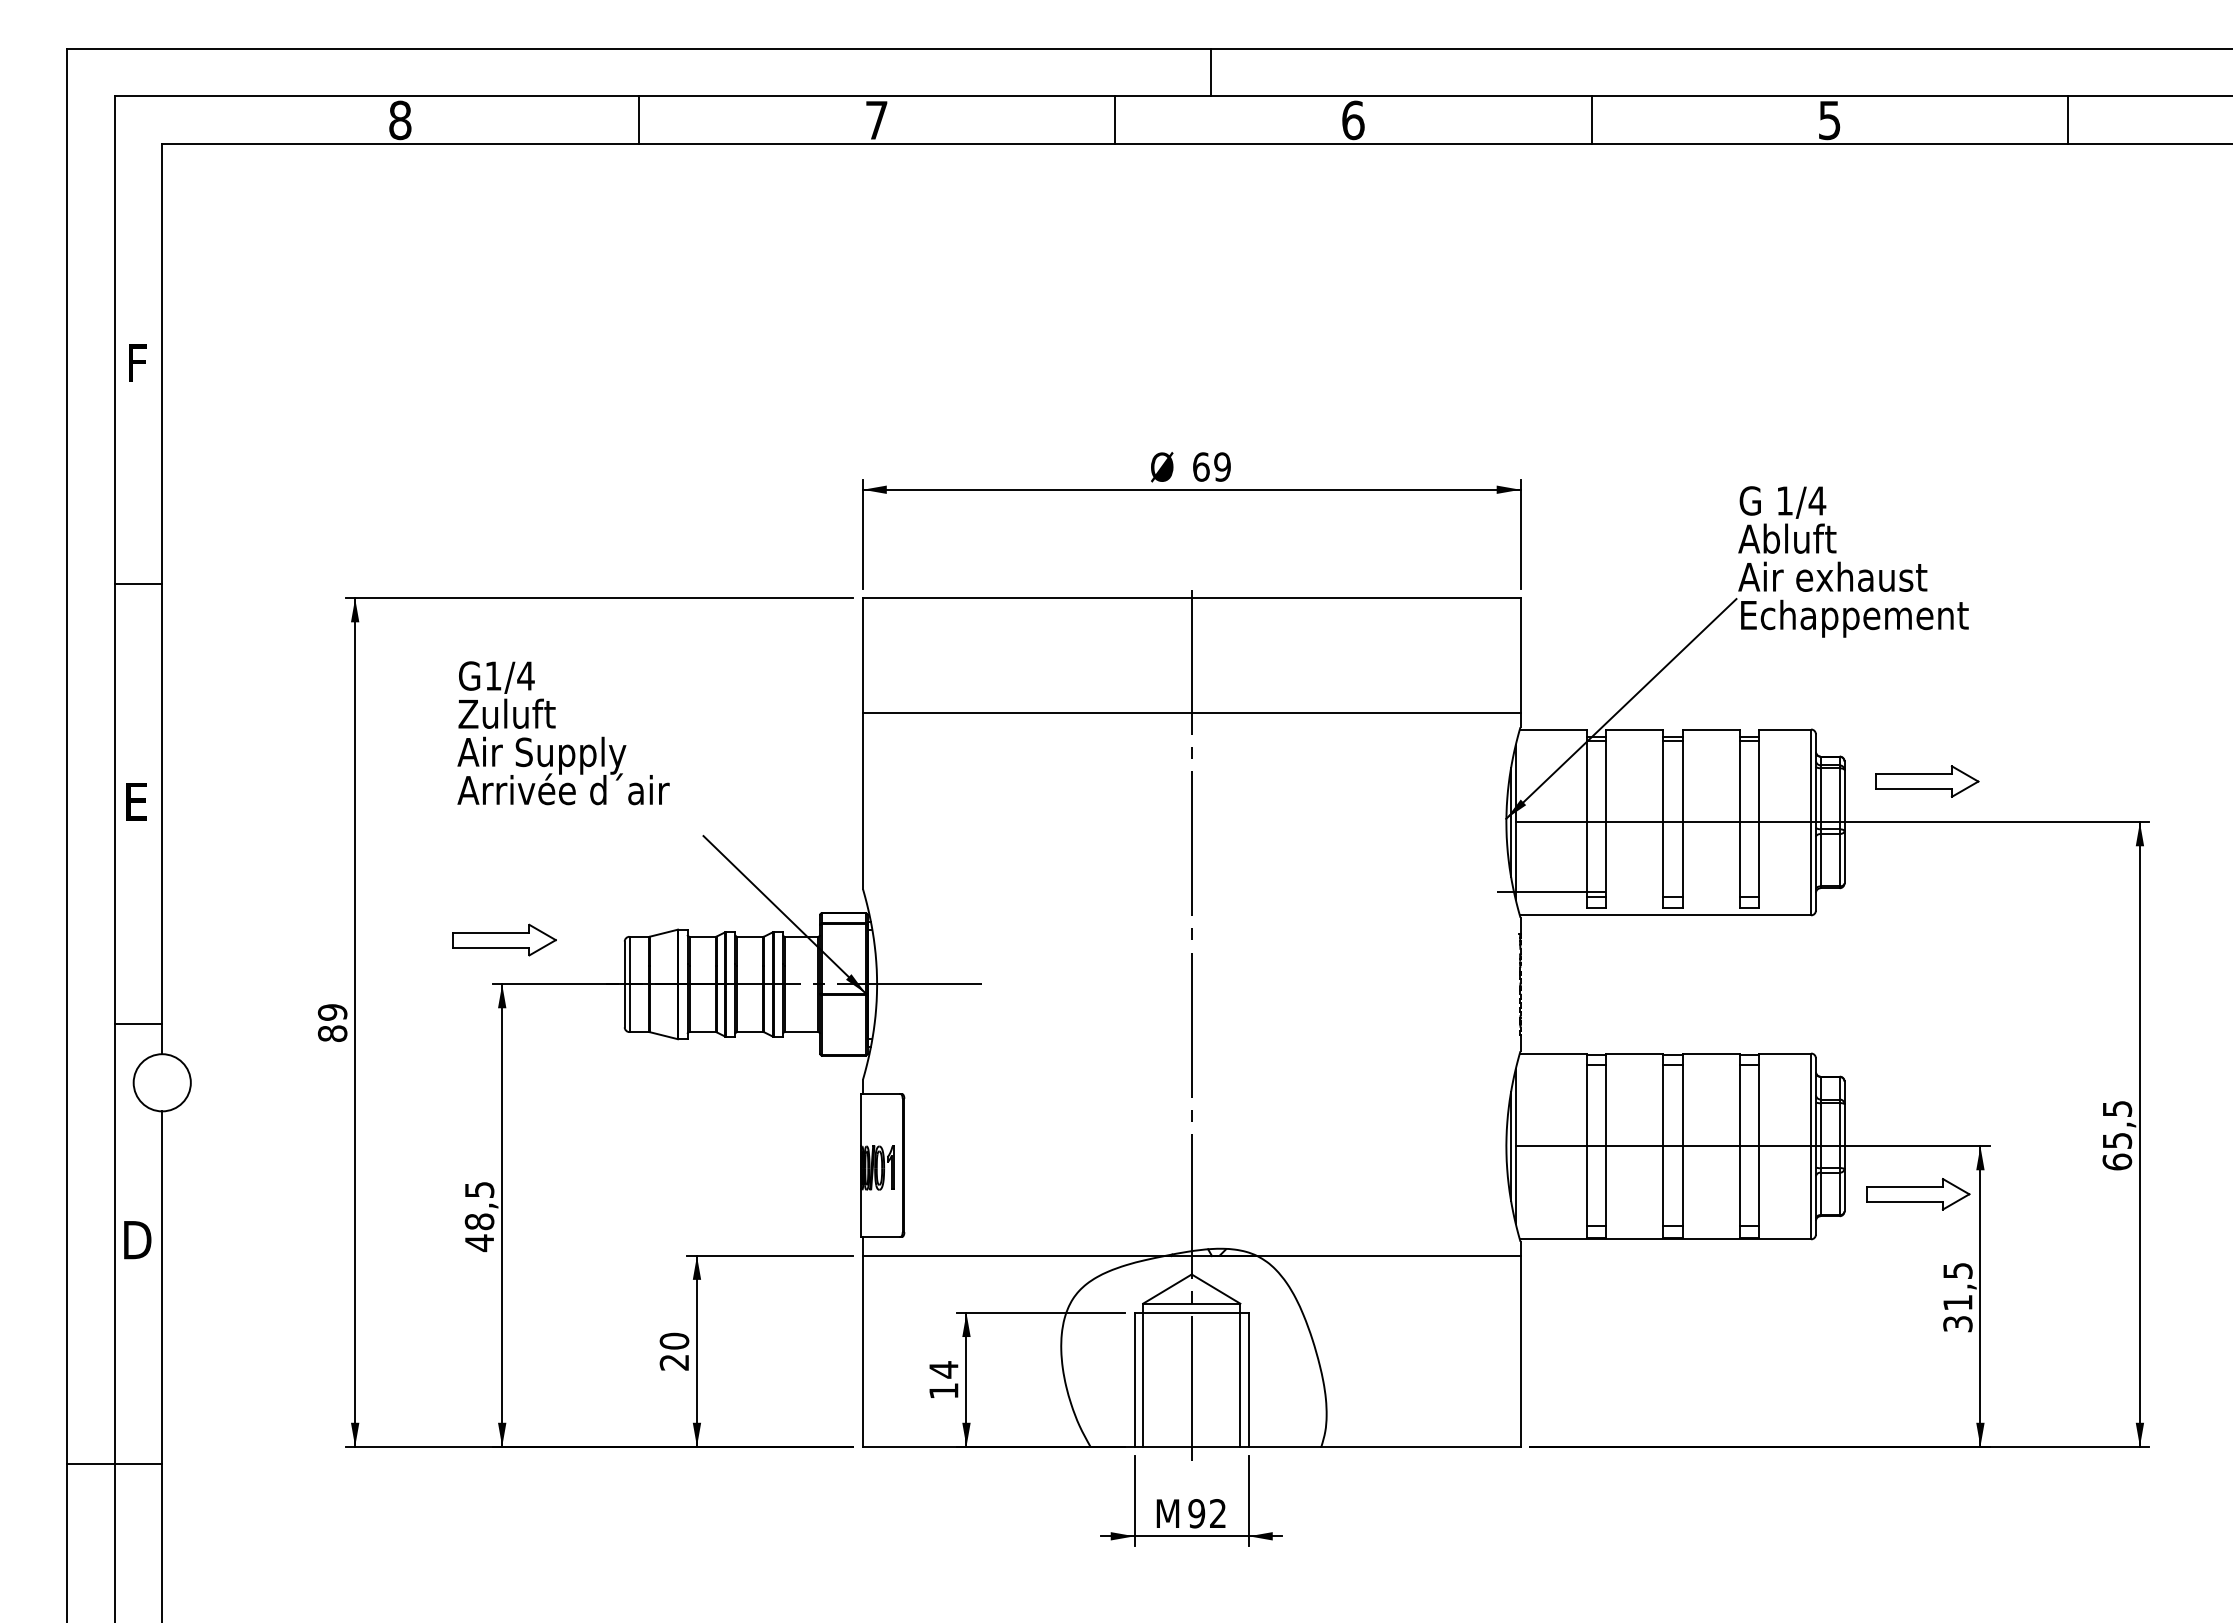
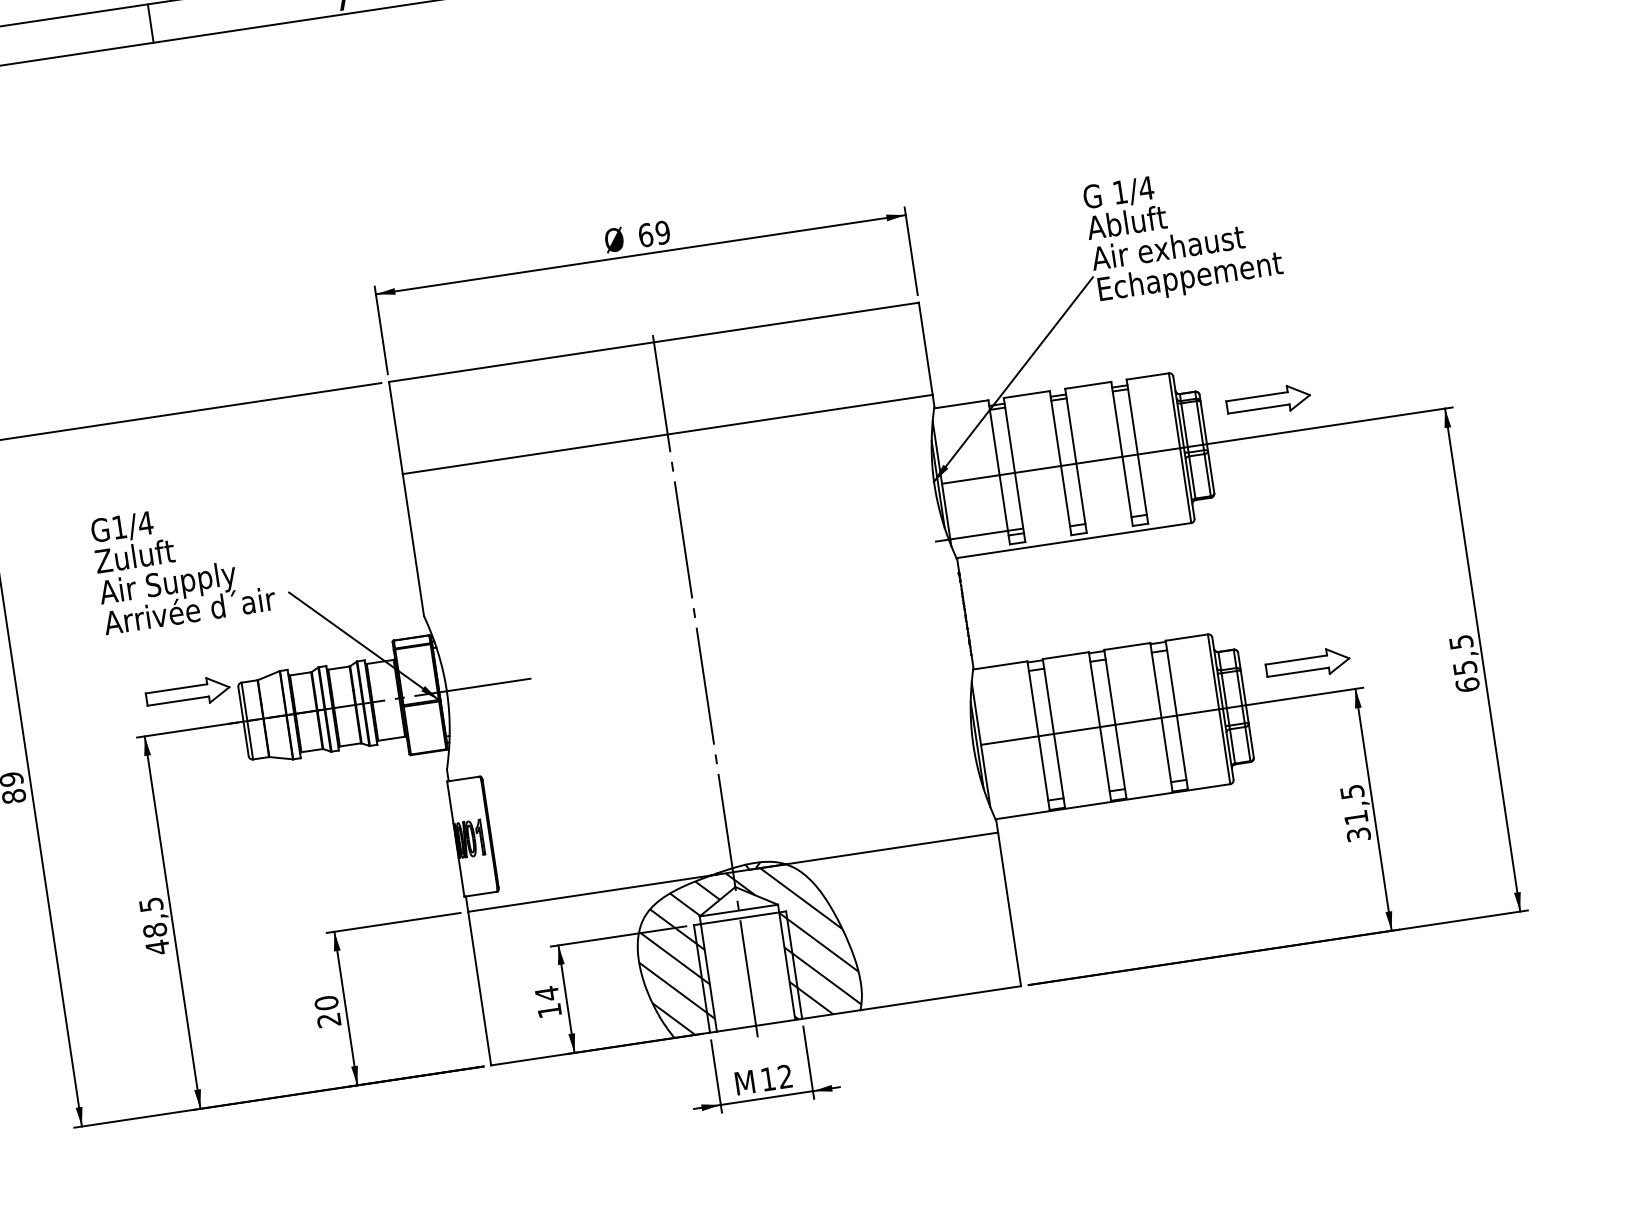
part: (555, 728) -> (175, 562), moved
part: (504, 939) -> (187, 692), moved
part: (1918, 1194) -> (1308, 664), moved
hatch: (1193, 1351) -> (746, 948), added
text: (1196, 1513) -> (767, 1079), 92 -> 12

